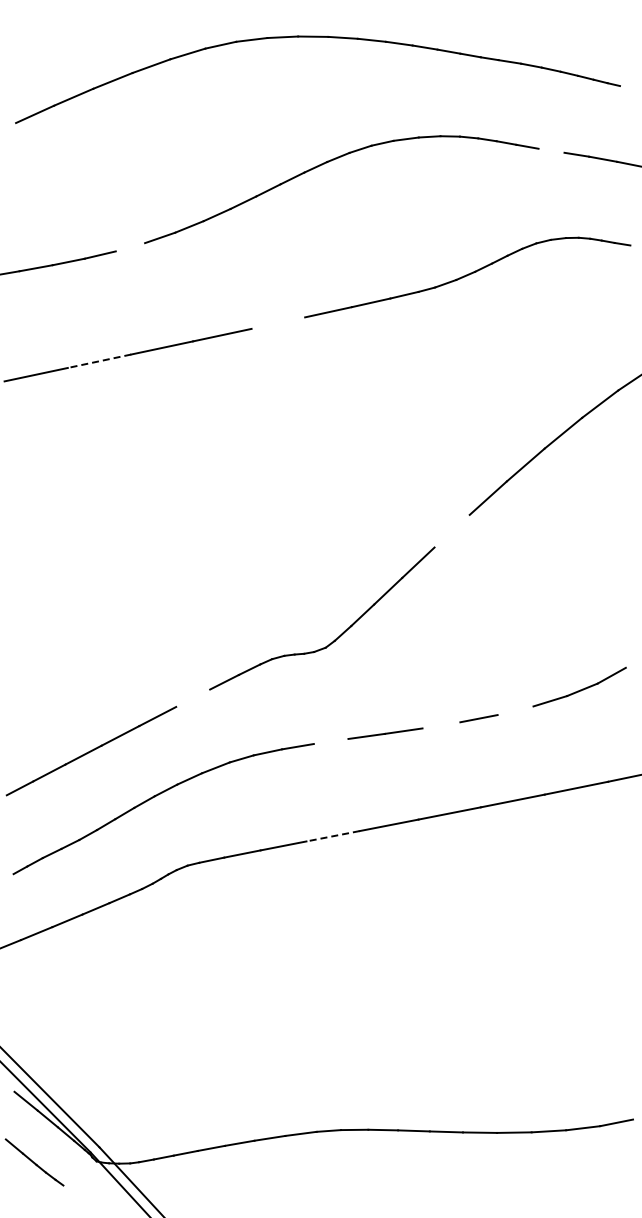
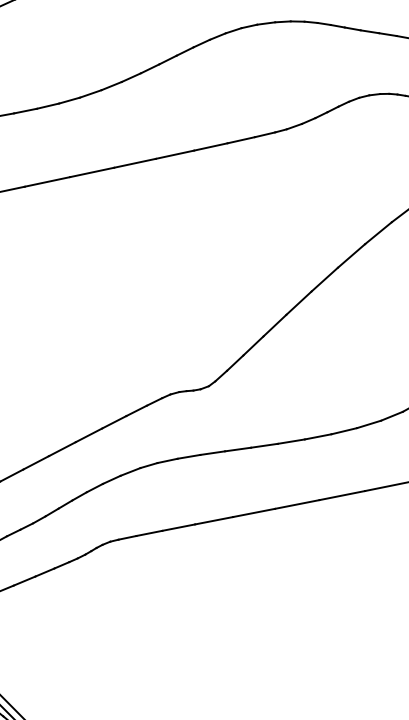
line: (551, 150) -> (369, 31), added
line: (130, 247) -> (69, 100), added
line: (278, 322) -> (175, 154), added
line: (99, 361) -> (47, 182), dashed -> solid
line: (451, 530) -> (298, 302), added
line: (193, 697) -> (114, 421), added
line: (515, 710) -> (344, 431), added
line: (441, 725) -> (291, 441), added
line: (330, 741) -> (212, 453), added
line: (332, 836) -> (213, 520), dashed -> solid

